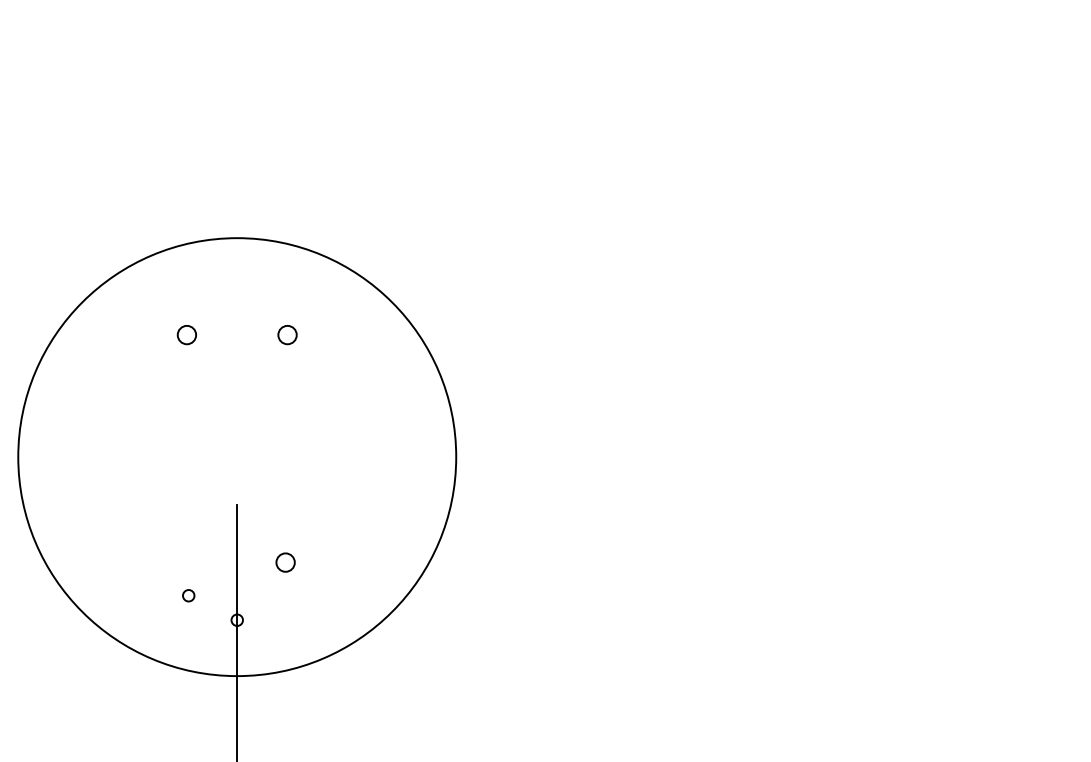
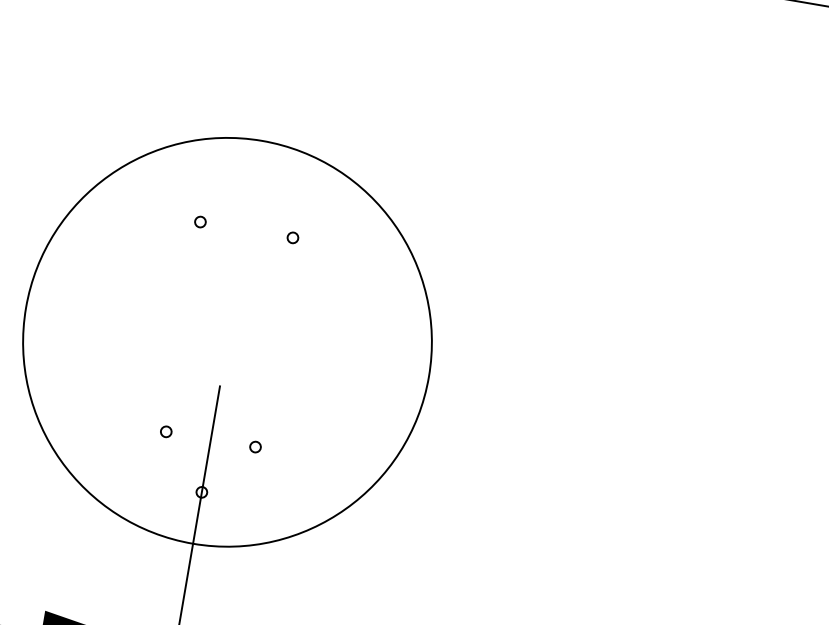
circle: (186, 334) -> (200, 221), size x0.62
circle: (287, 334) -> (293, 237), size x0.62
circle: (285, 562) -> (255, 446), size x0.62
circle: (188, 595) -> (166, 431), moved

